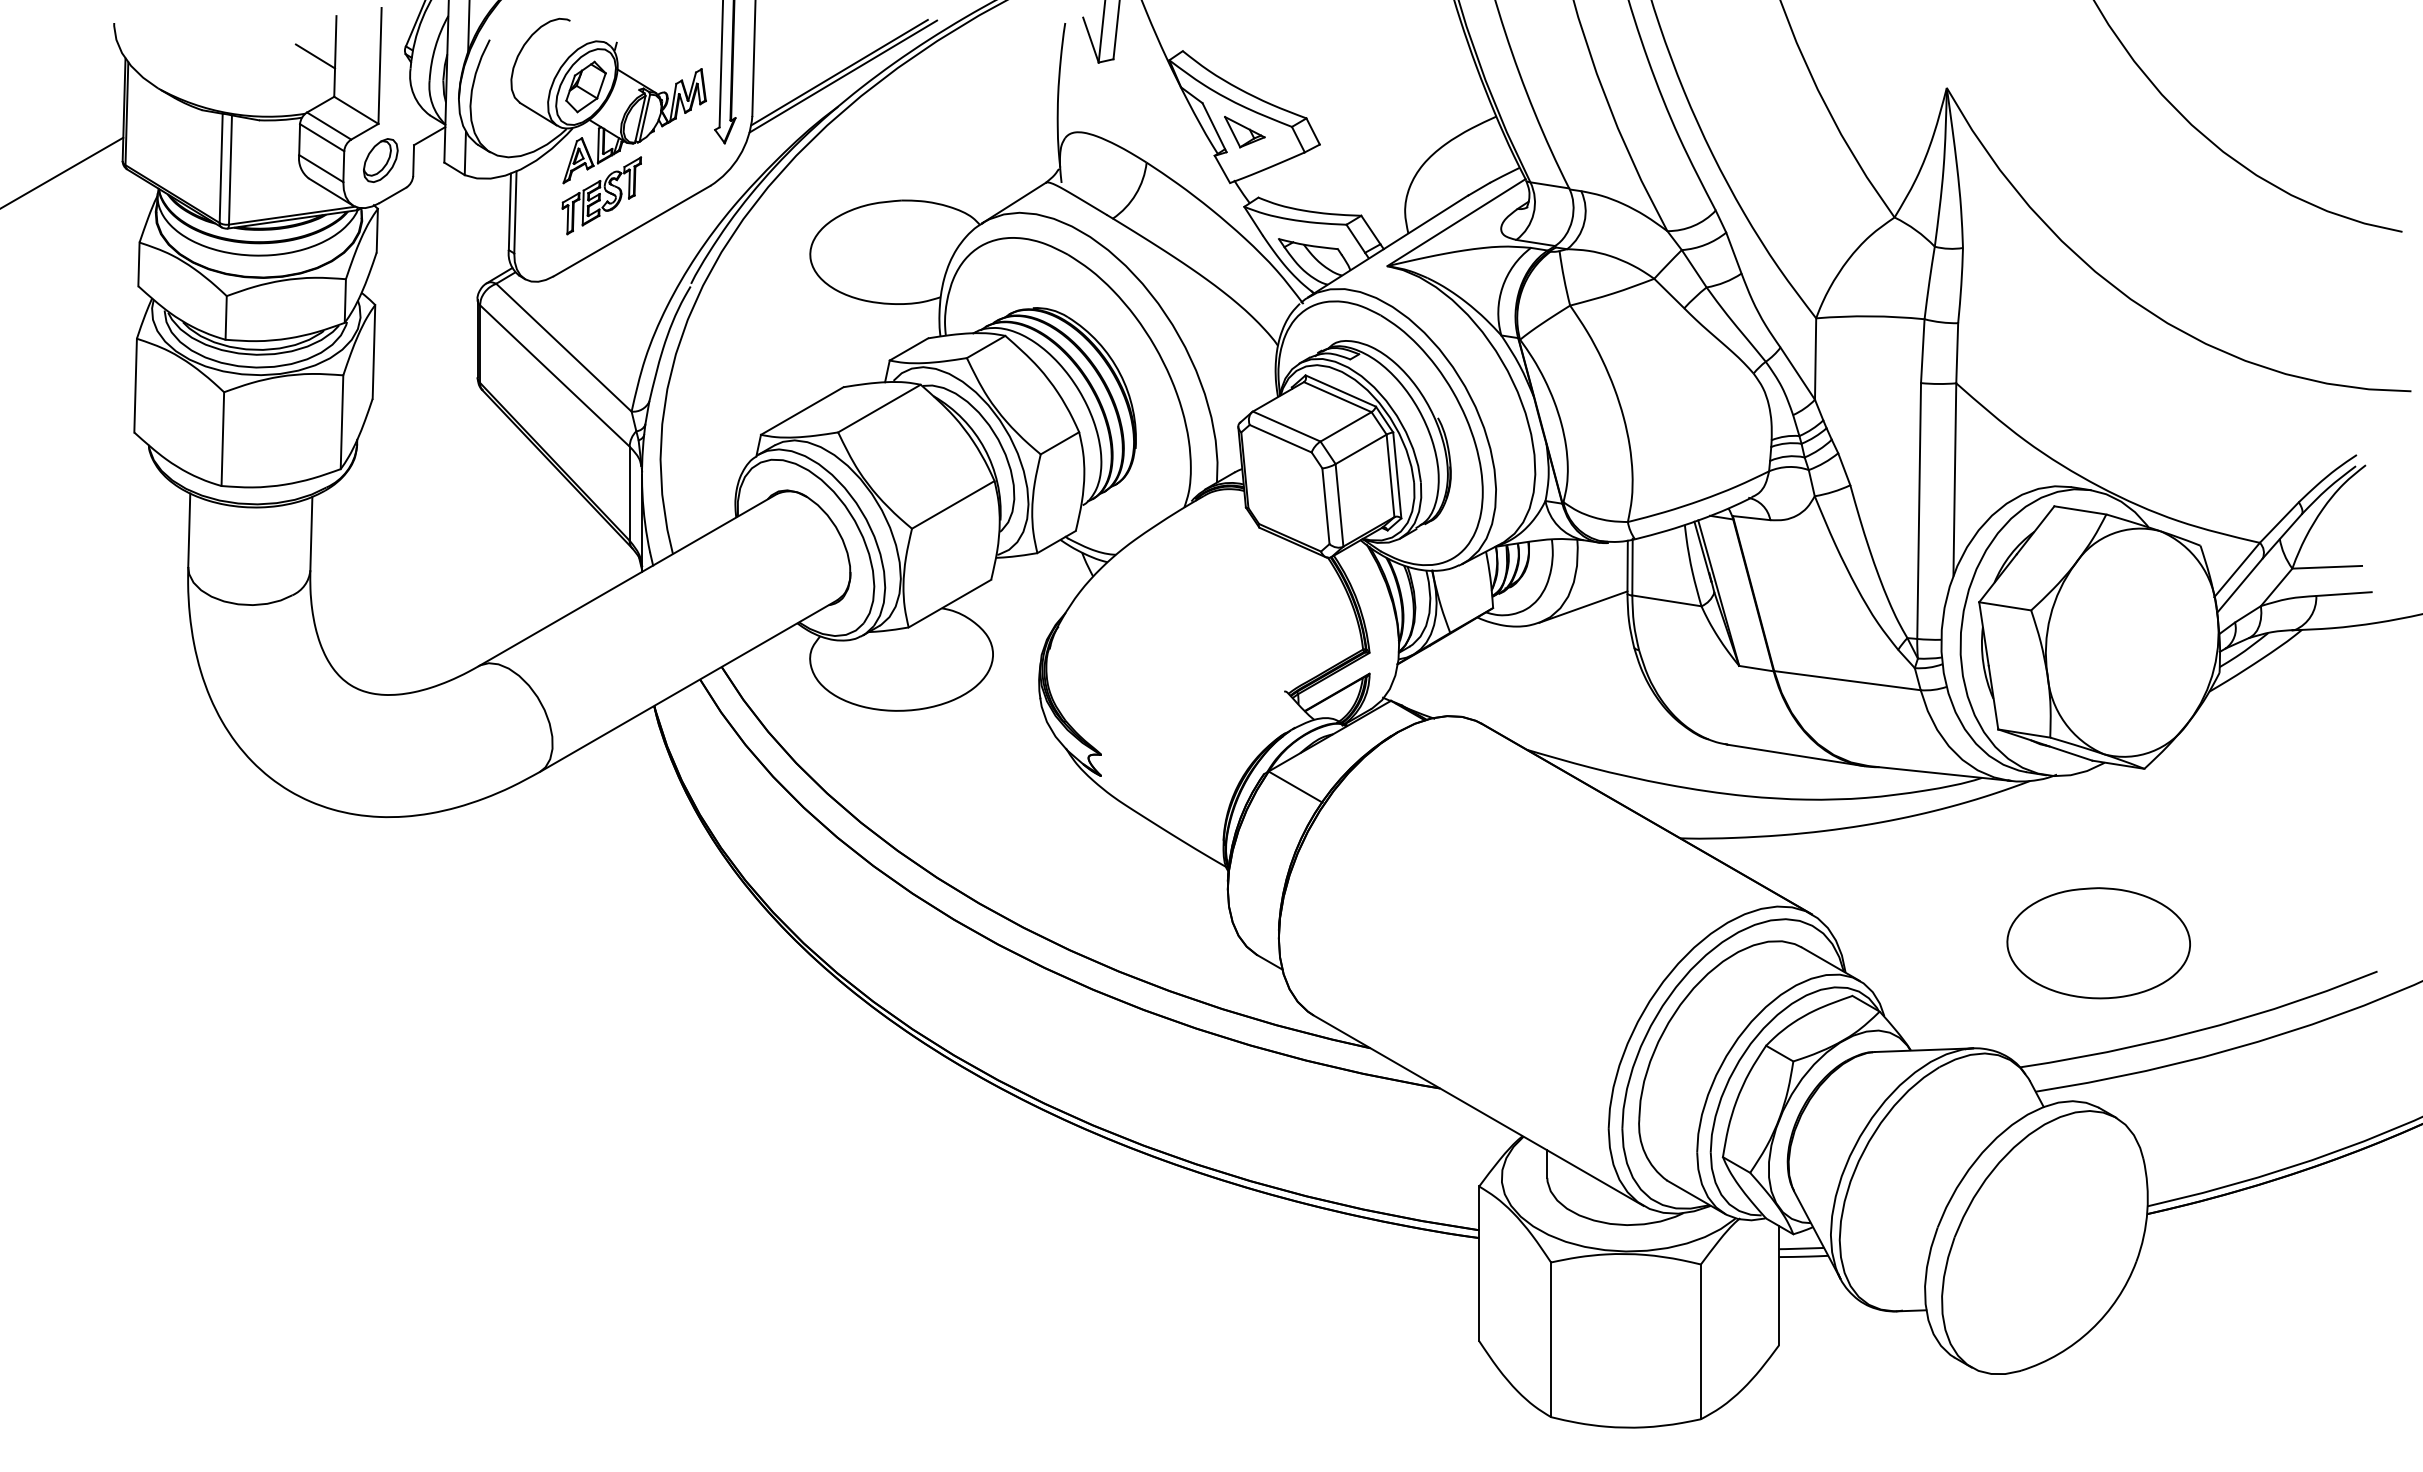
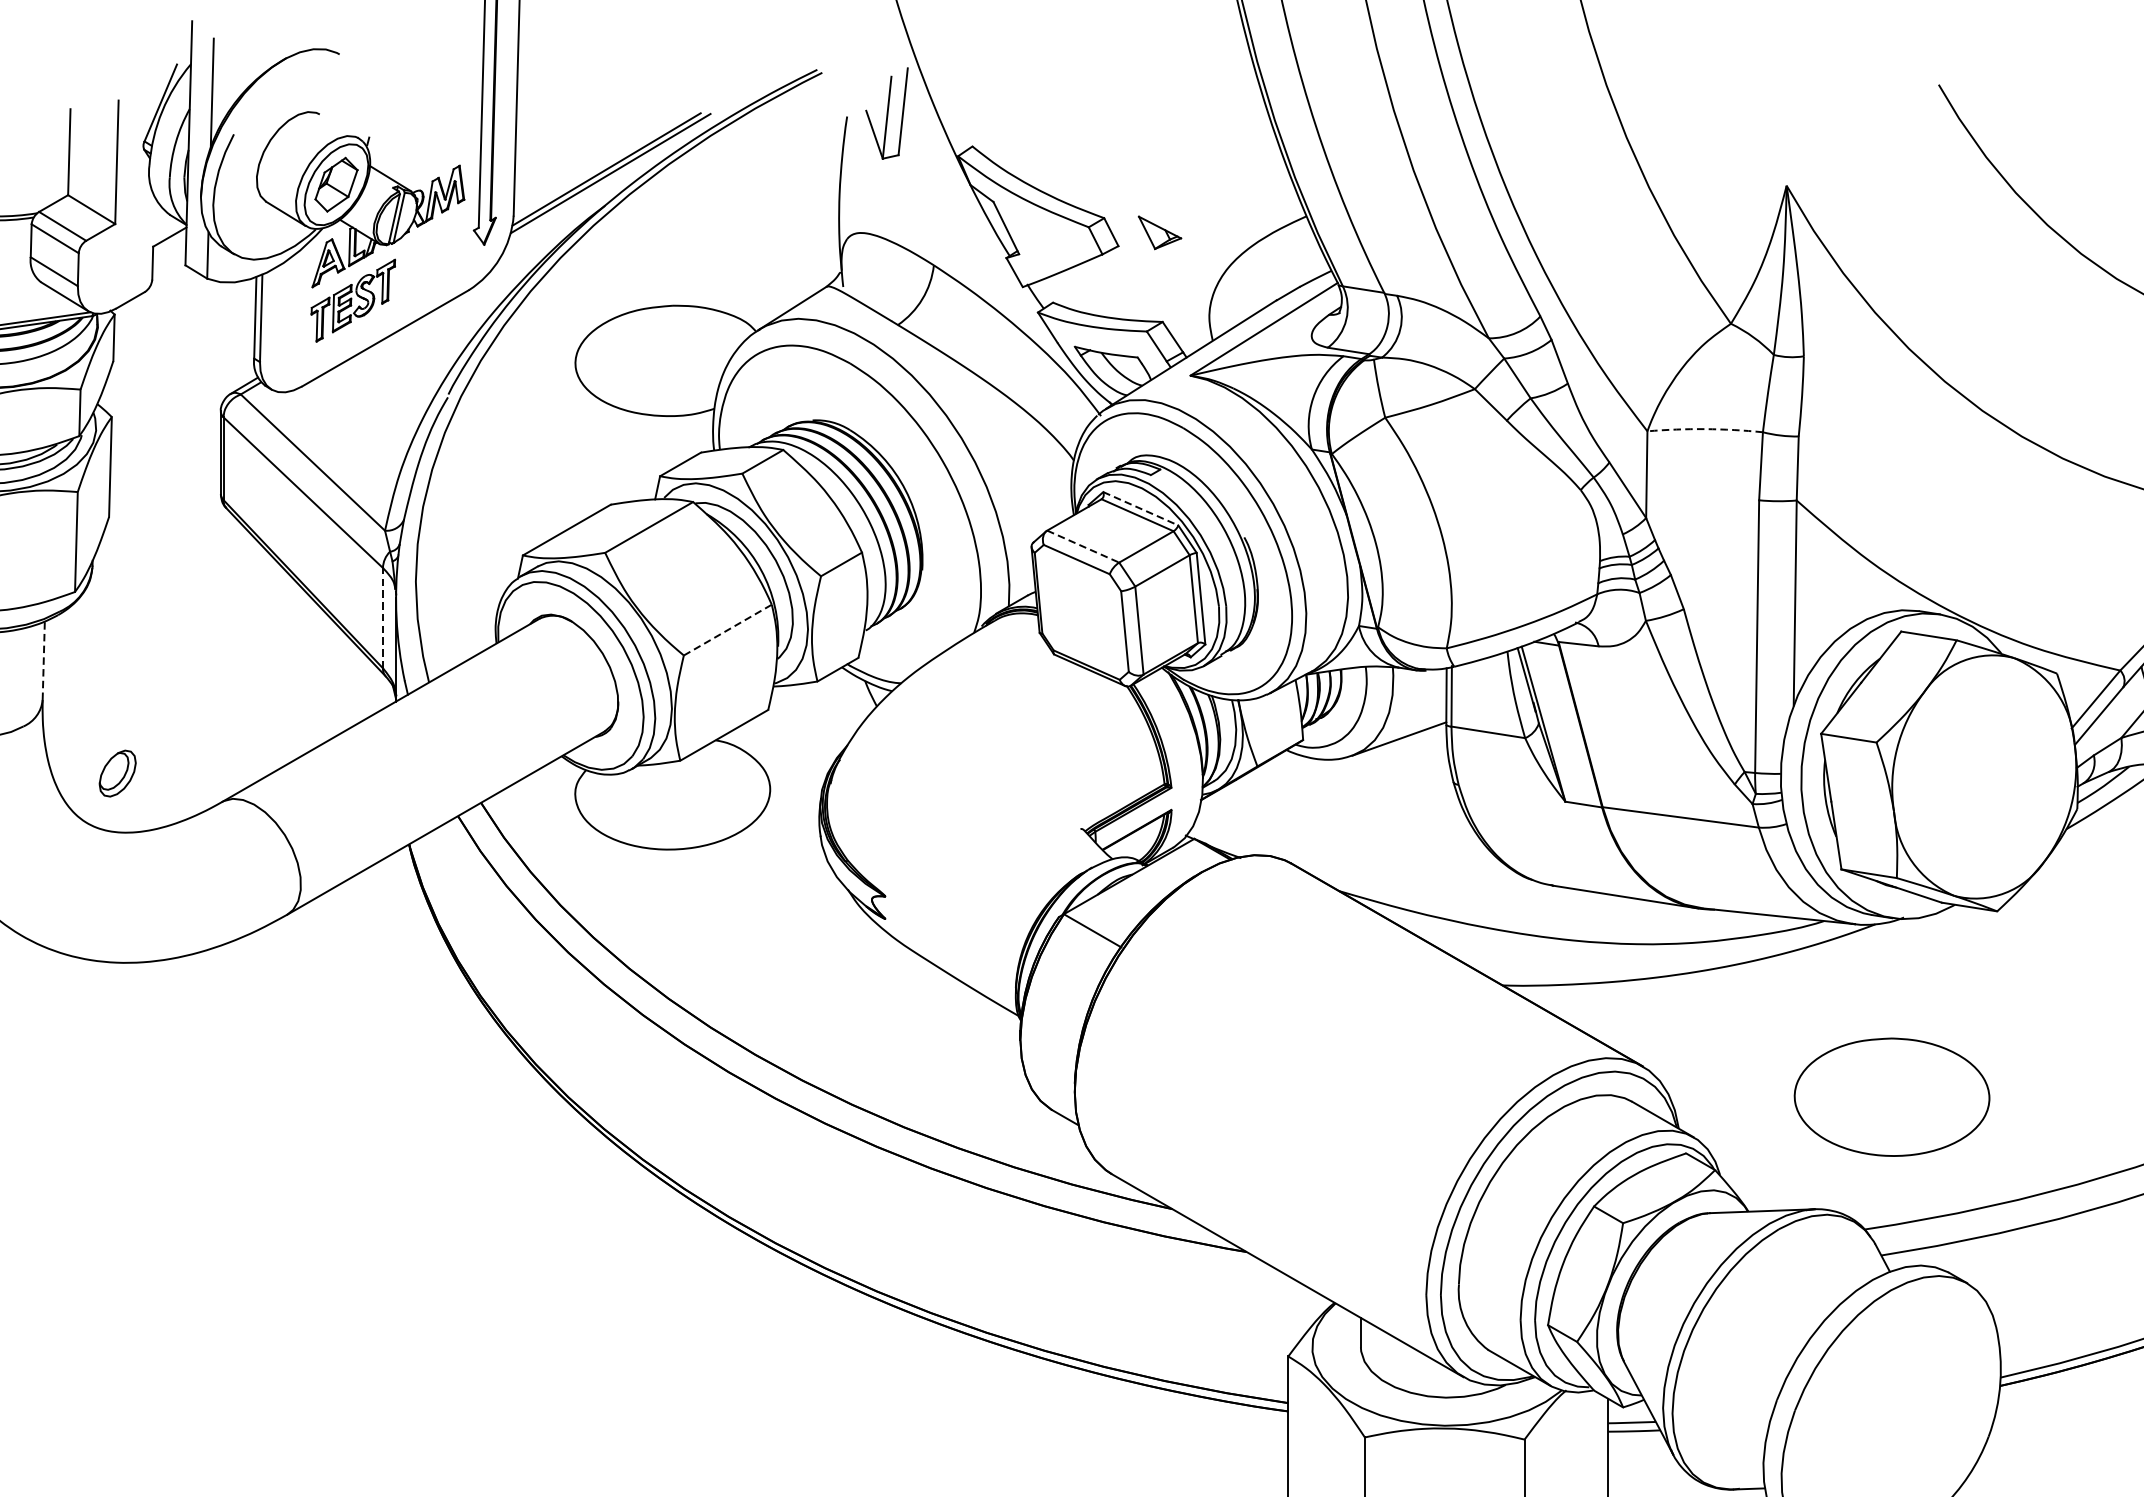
line: (315, 56) -> (48, 152), removed
part: (1244, 132) -> (1159, 233), moved
part: (380, 160) -> (117, 773), moved
arc: (1870, 316) -> (1705, 429), solid -> dashed
line: (1340, 391) -> (1140, 509), solid -> dashed
line: (1286, 426) -> (1082, 546), solid -> dashed
line: (629, 493) -> (382, 617), solid -> dashed
line: (953, 504) -> (728, 629), solid -> dashed
line: (311, 533) -> (43, 660), solid -> dashed
part: (2098, 943) -> (1891, 1097), moved

